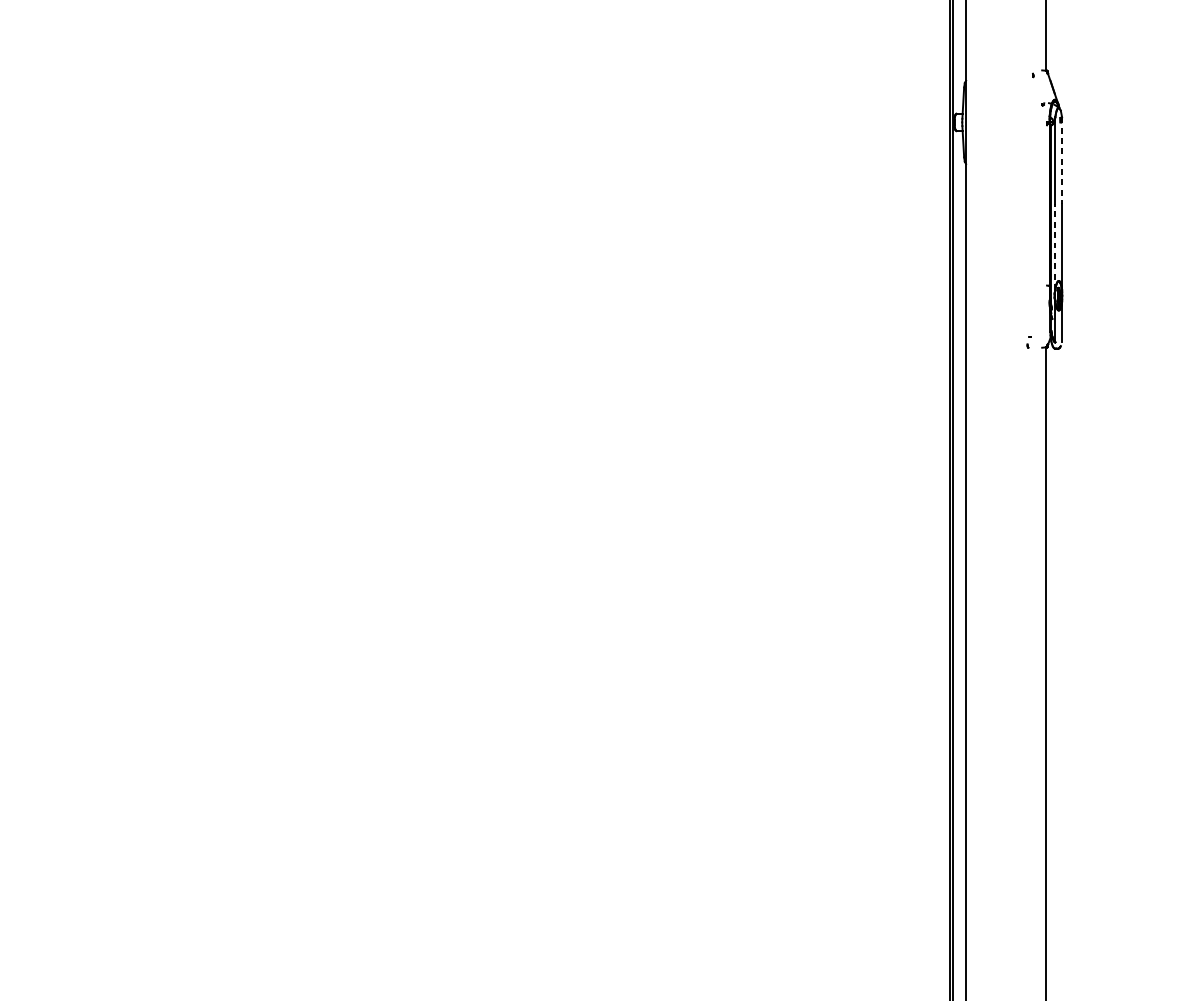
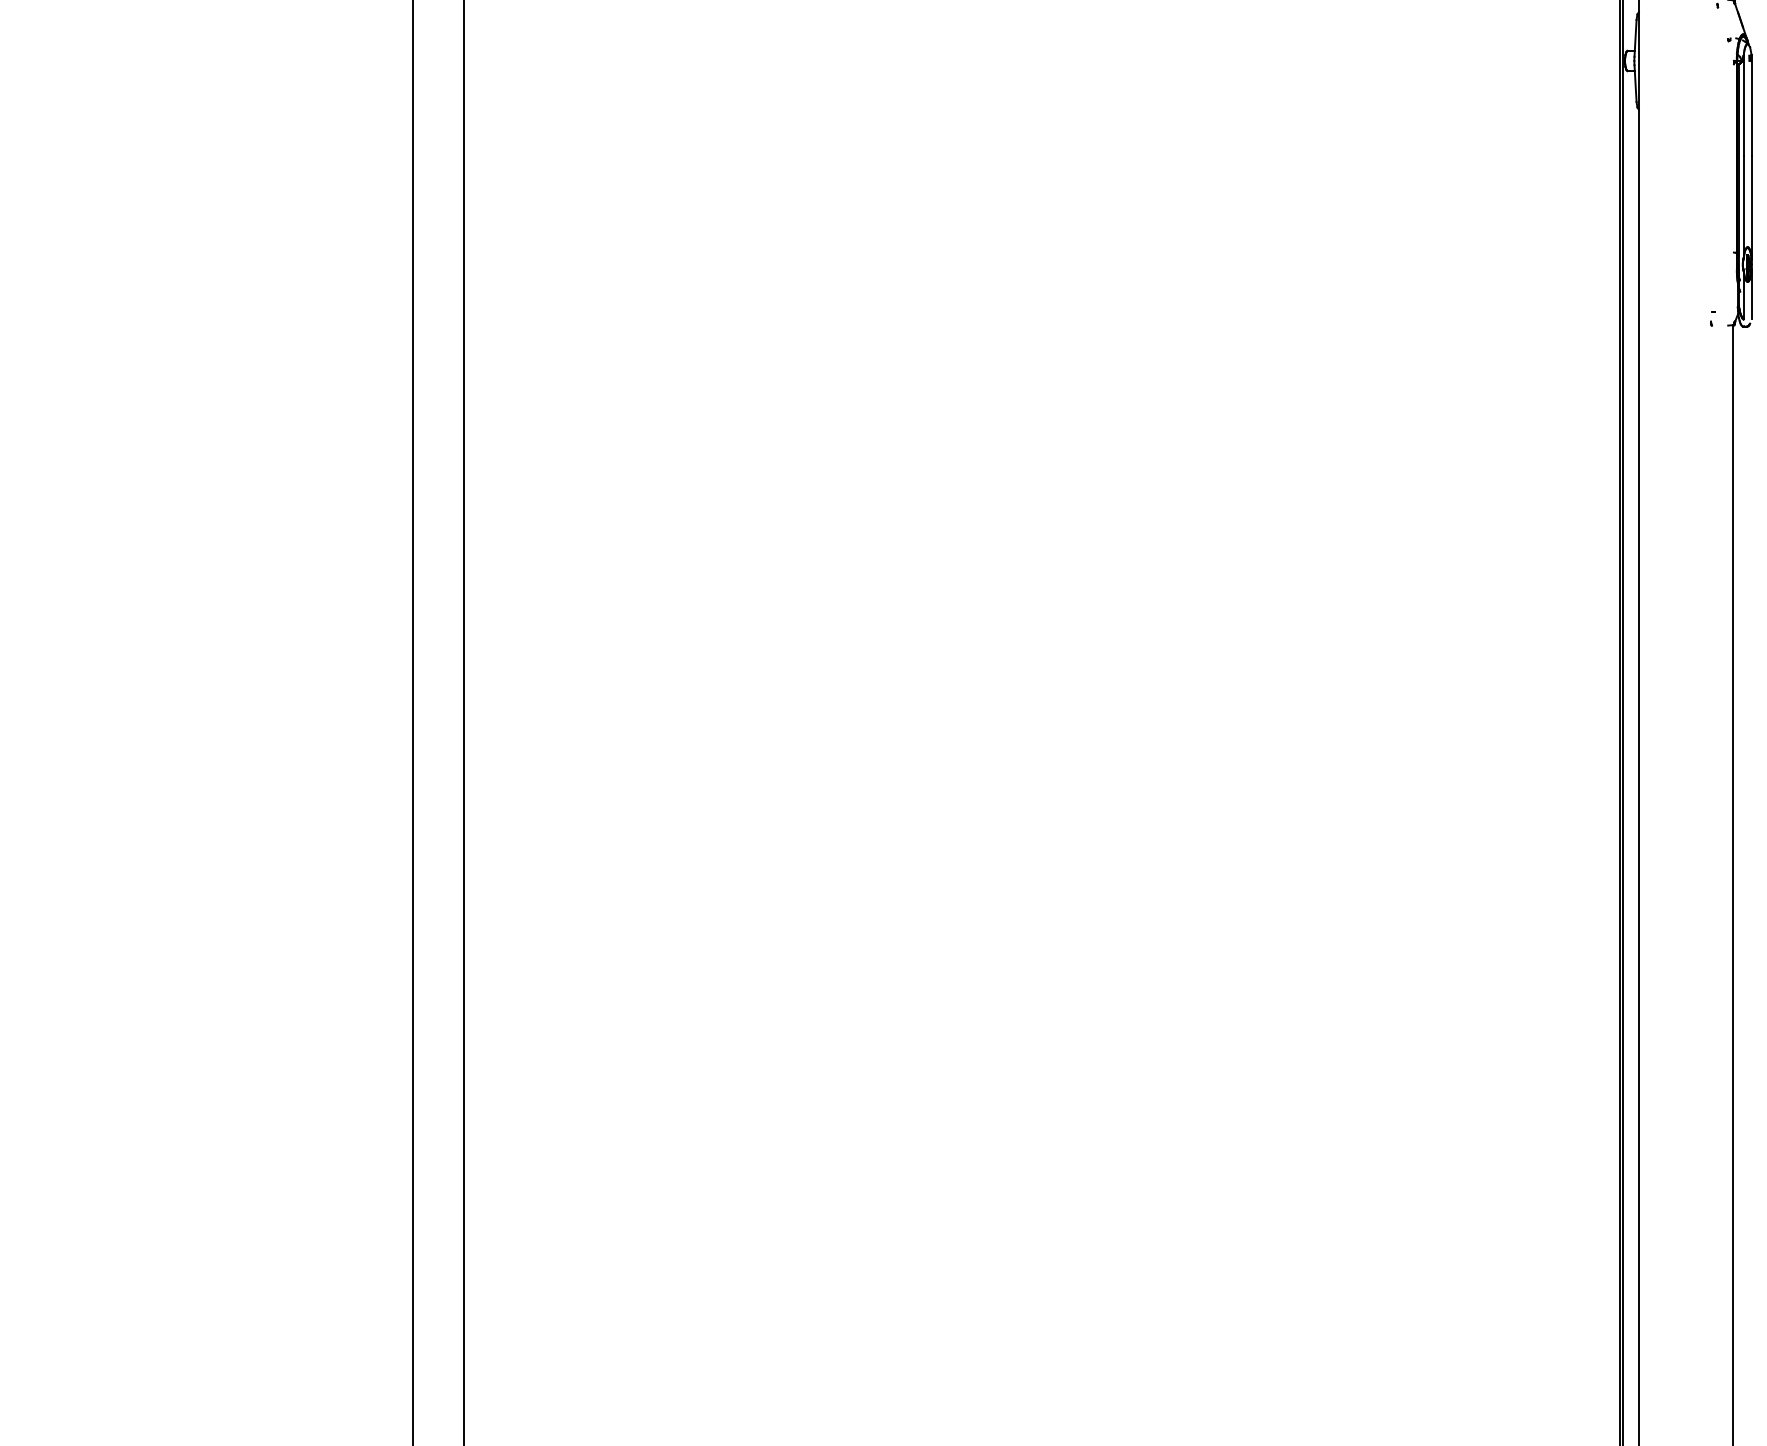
line: (1062, 160) -> (1751, 105), dashed -> solid
line: (1055, 246) -> (1743, 206), dashed -> solid

